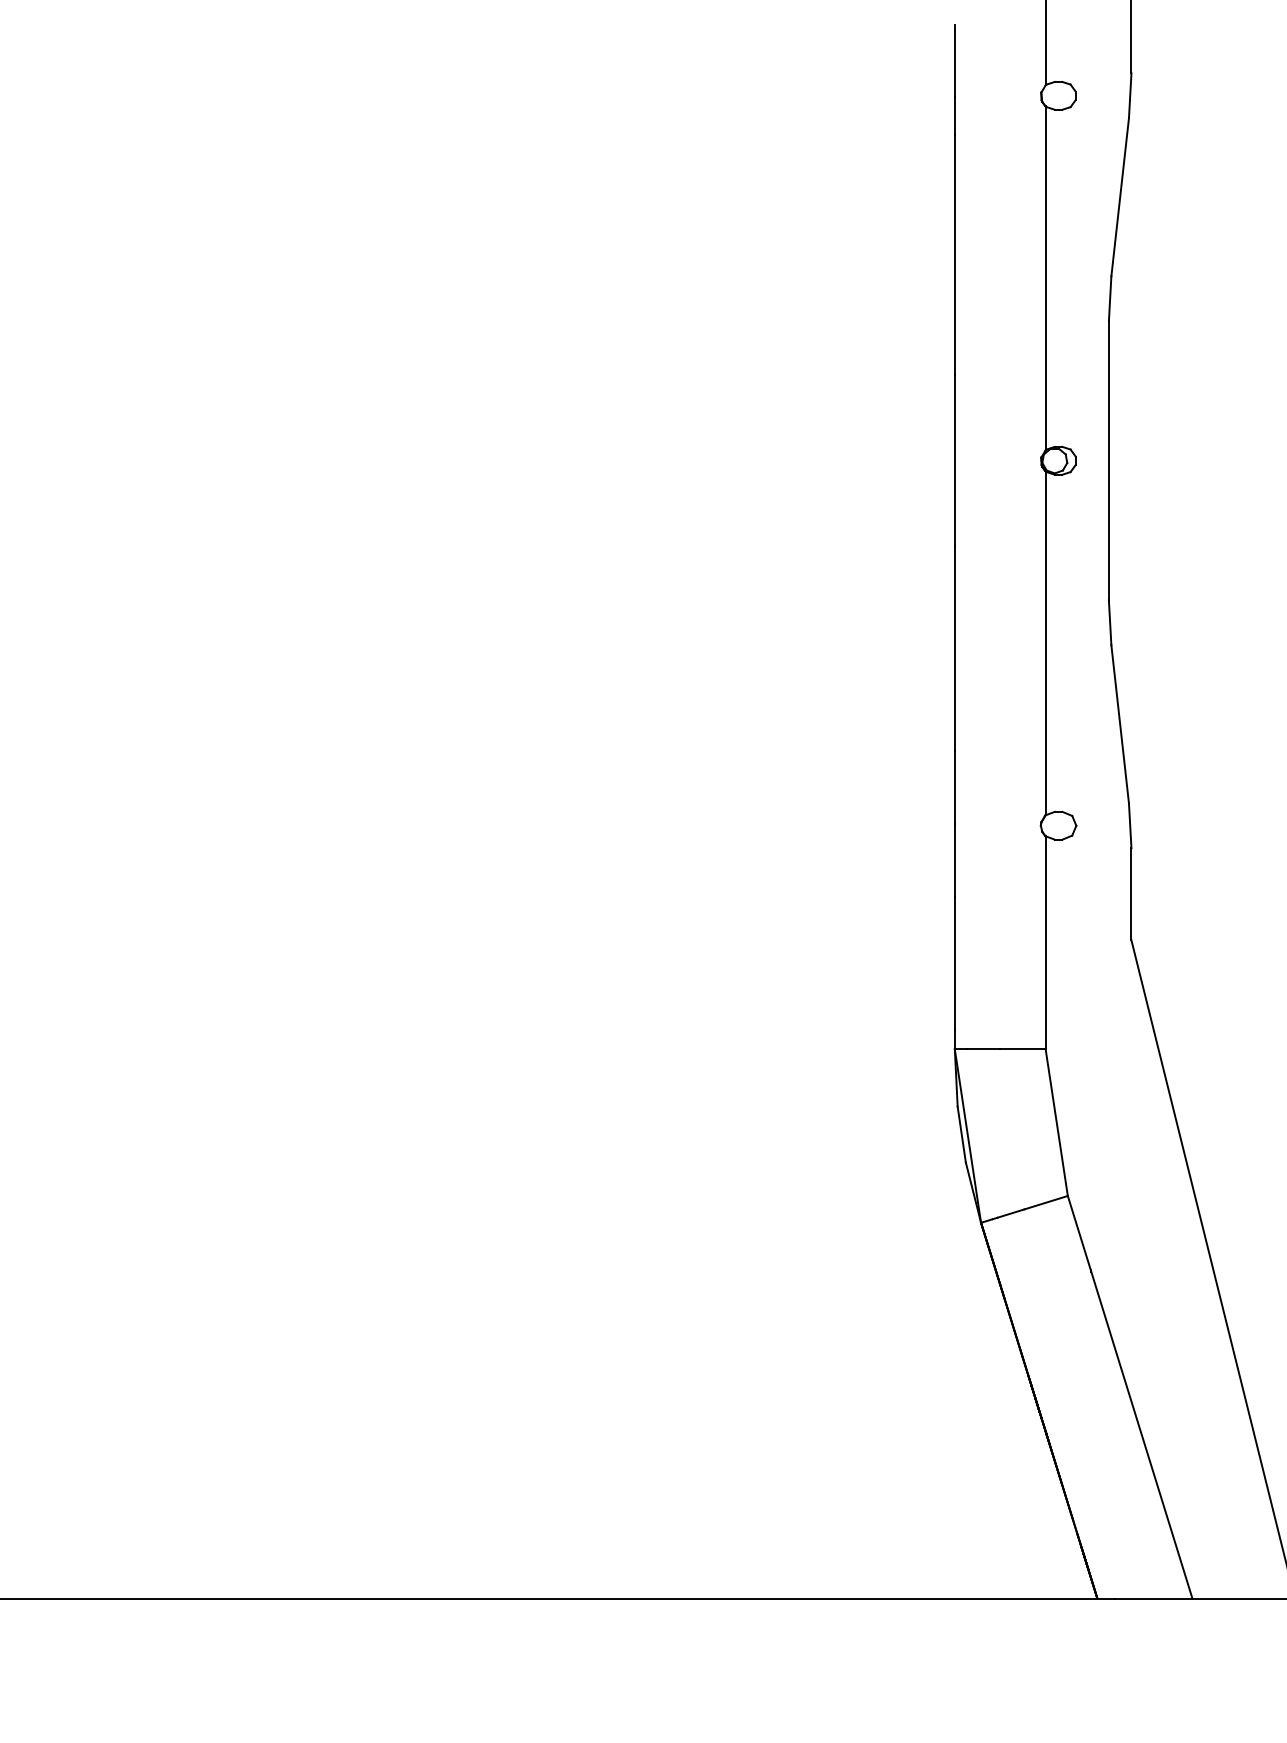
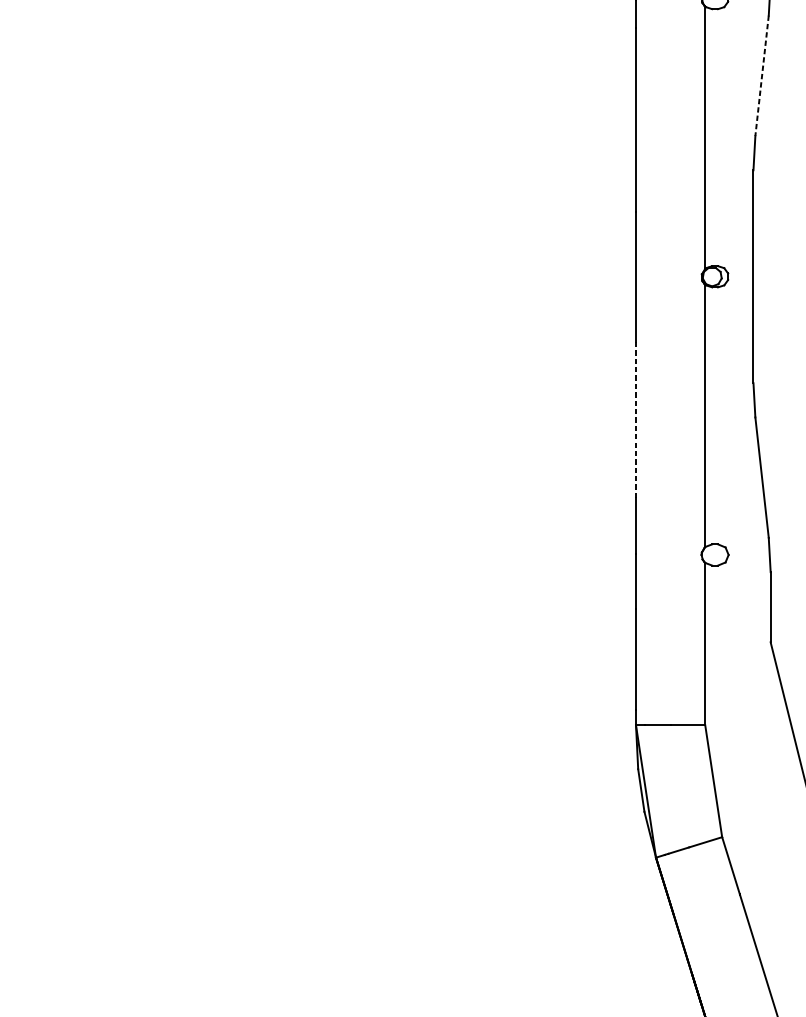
line: (1120, 197) -> (762, 76), solid -> dashed
line: (954, 649) -> (635, 420), solid -> dashed

